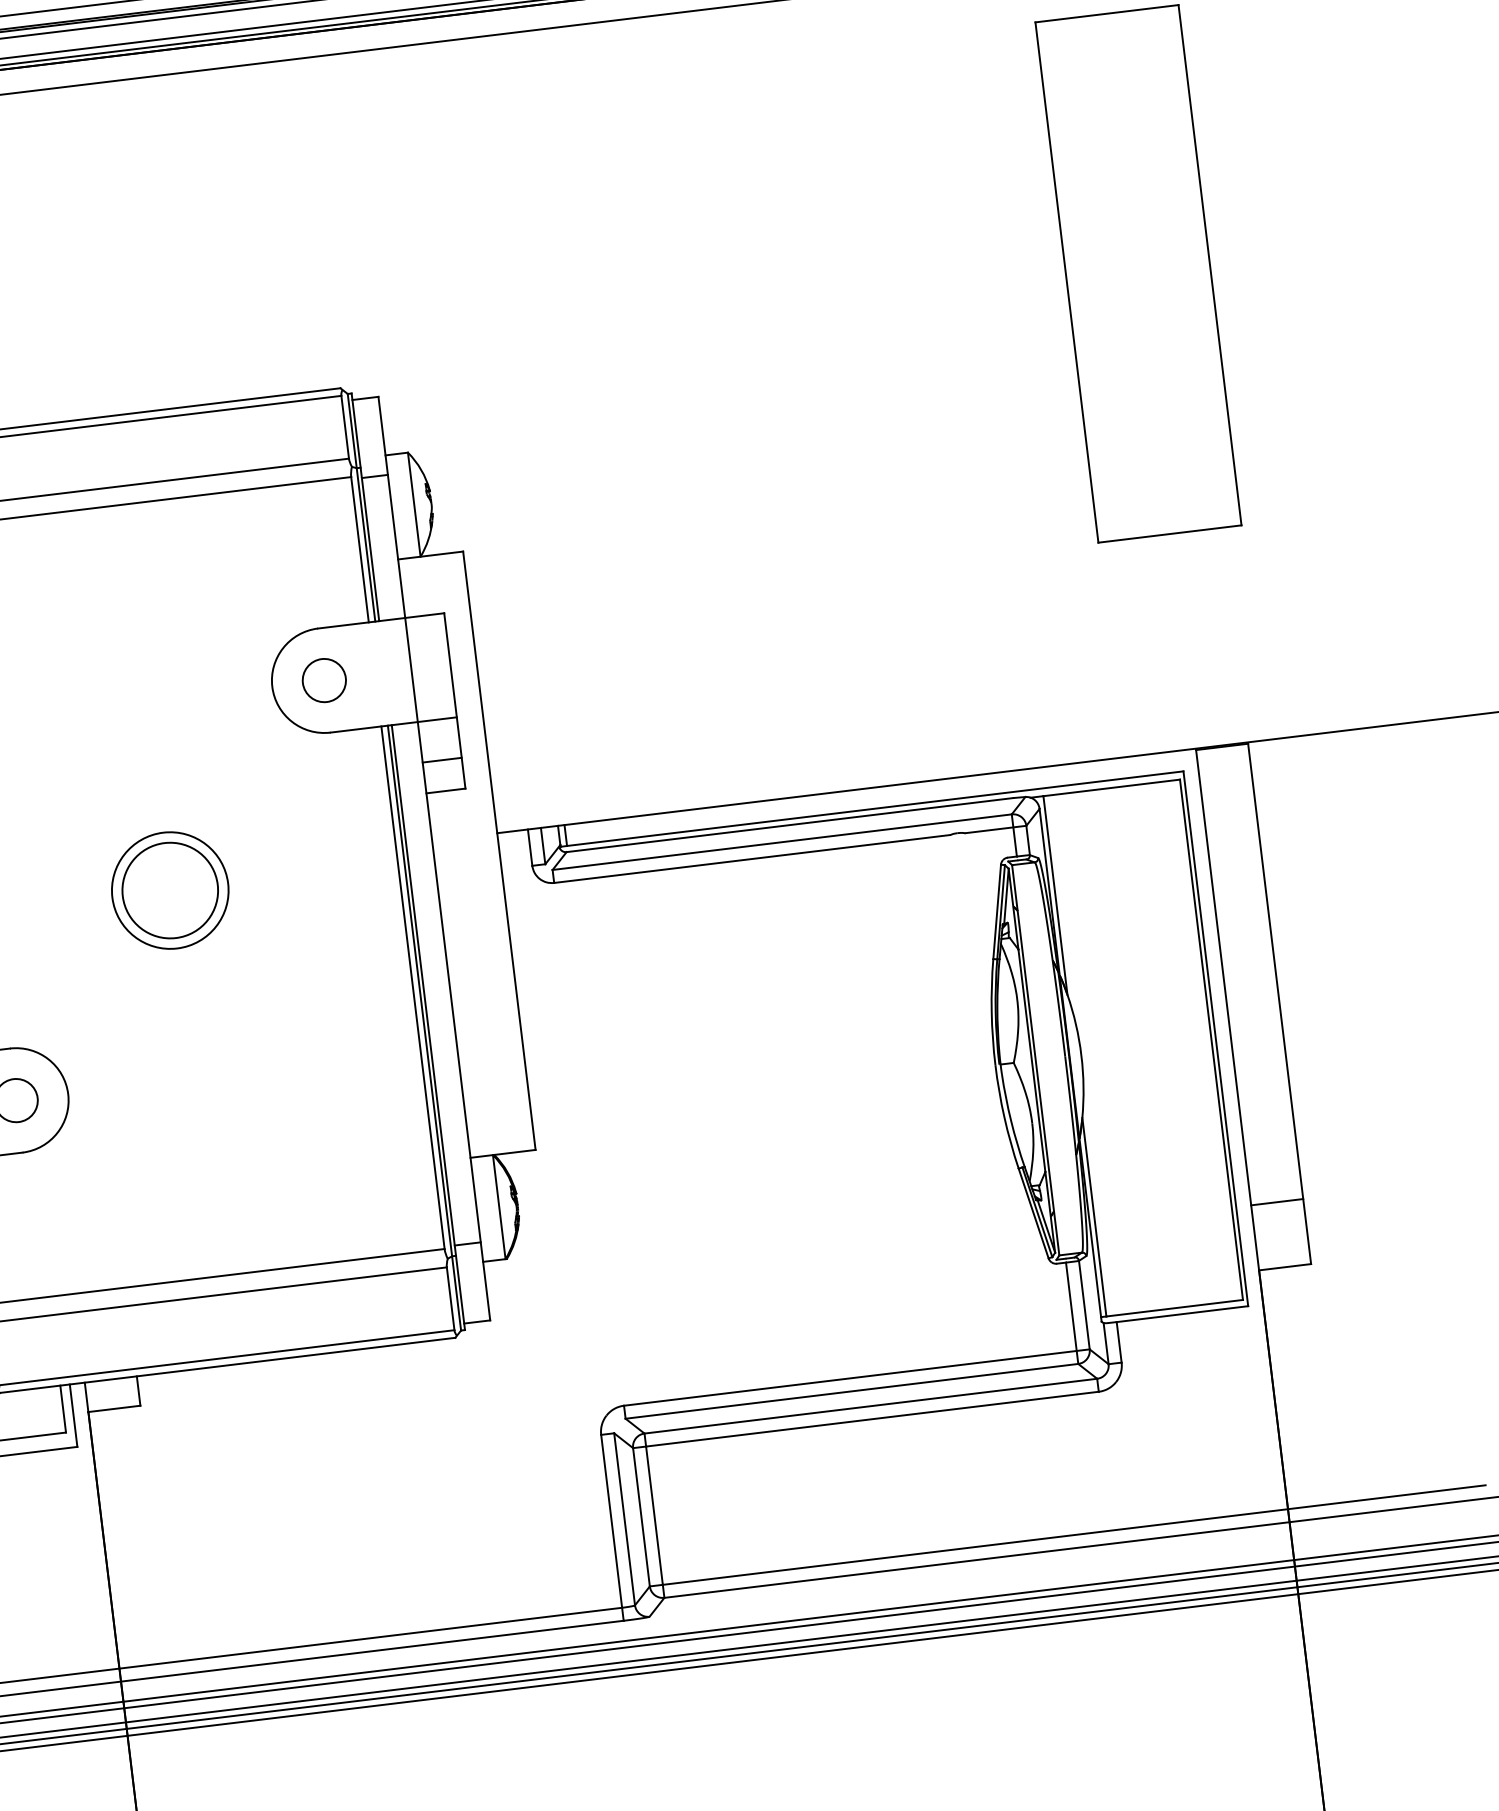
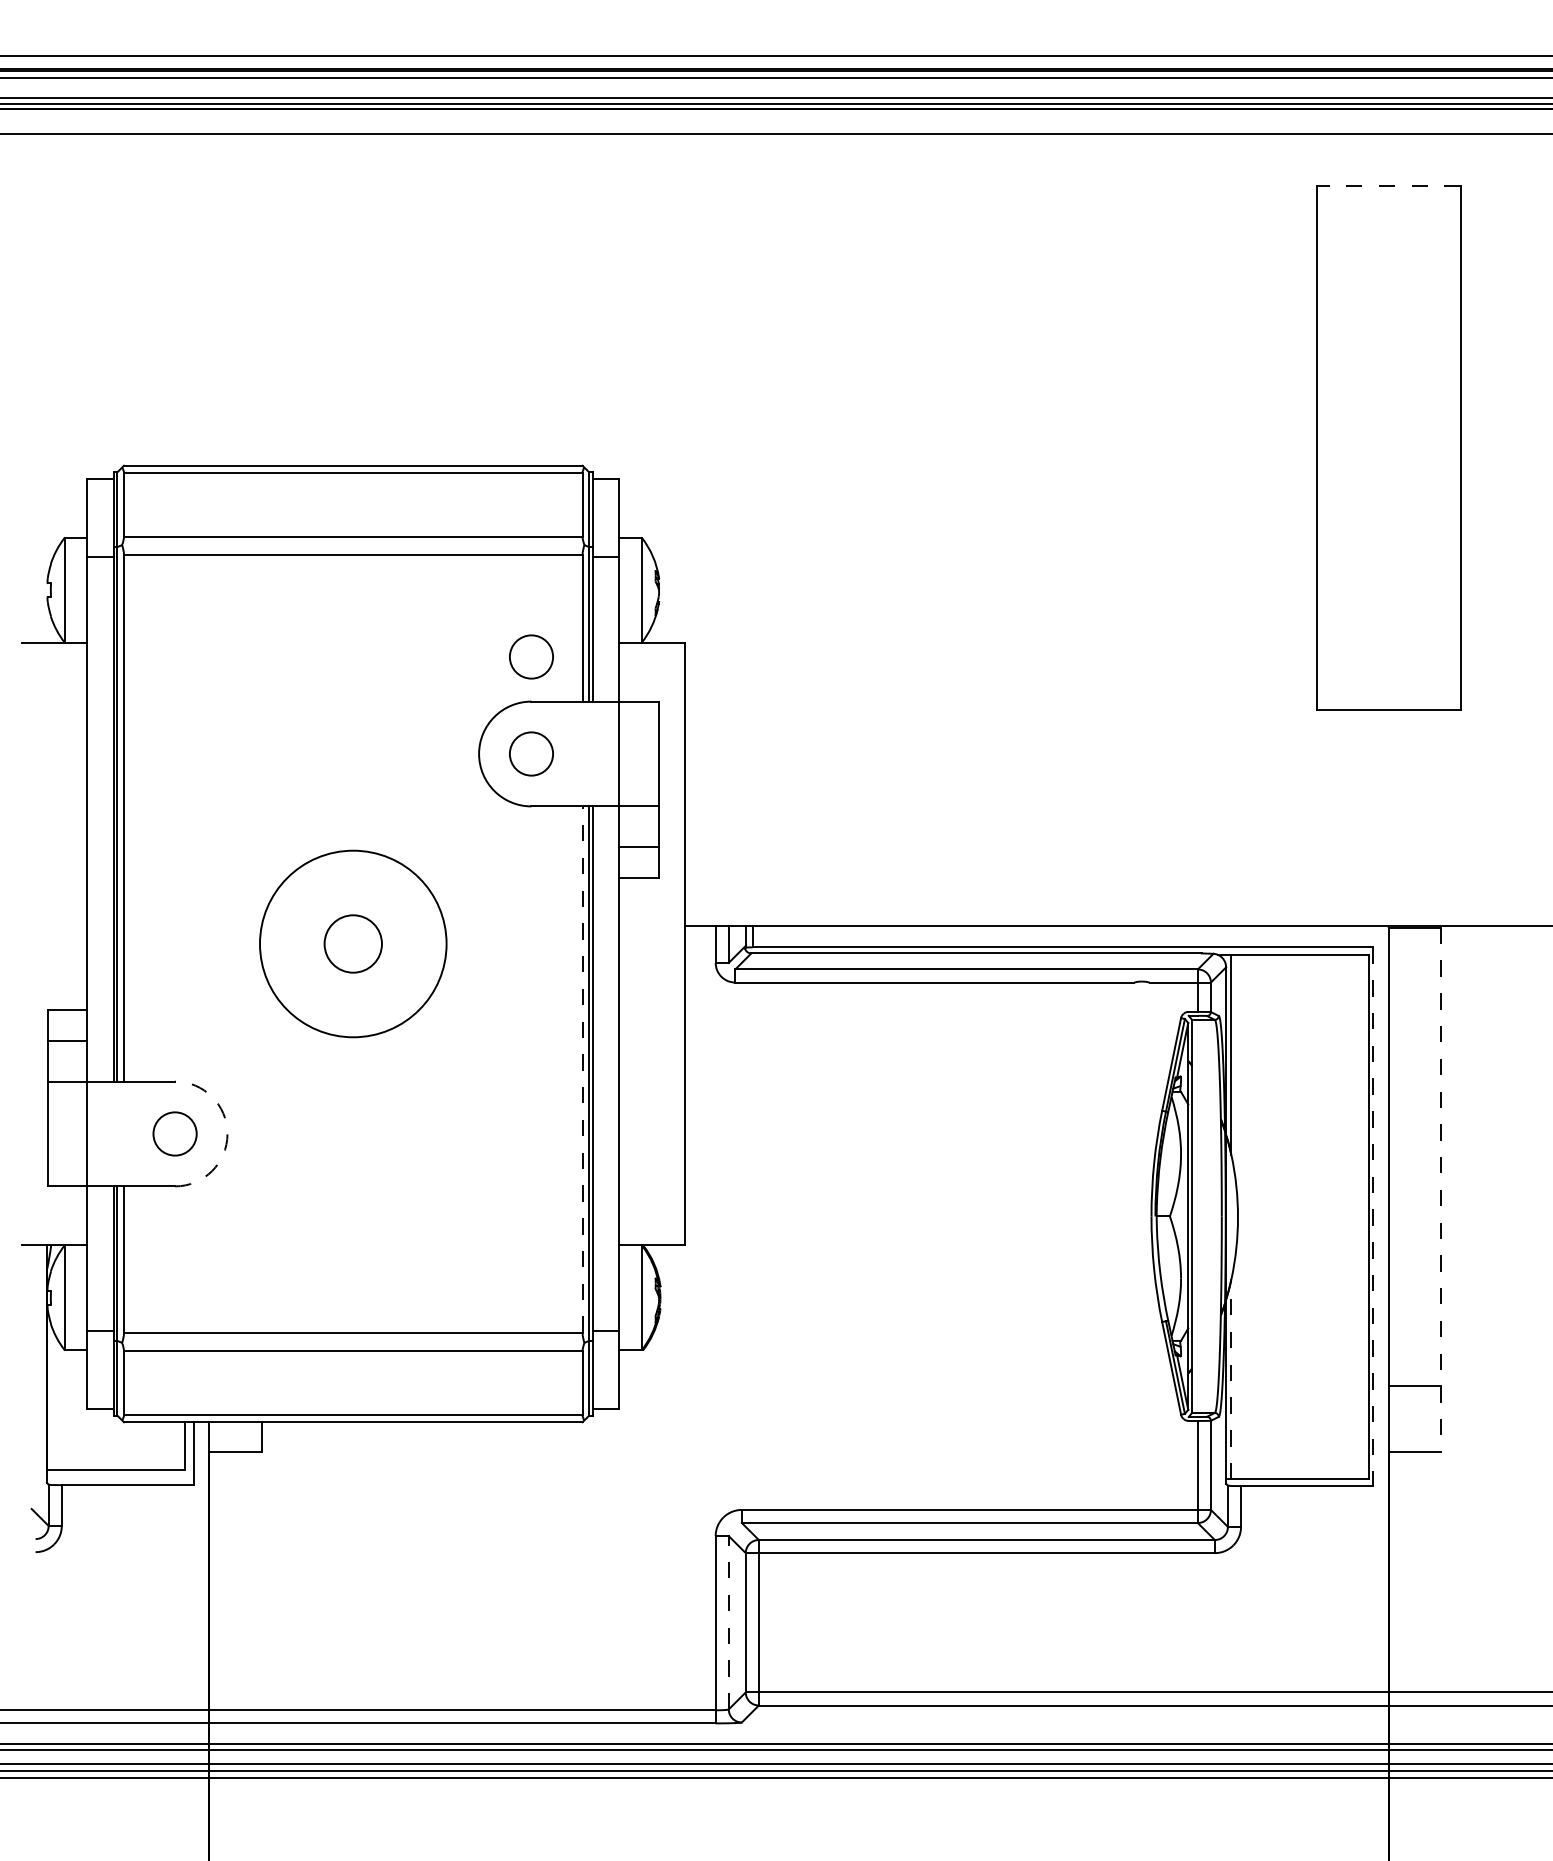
line: (1106, 14) -> (1388, 186), solid -> dashed
circle: (312, 583) -> (531, 656), added
circle: (169, 890) -> (352, 943), size x1.6
circle: (170, 890) -> (353, 943), size x0.6
line: (412, 987) -> (582, 1069), solid -> dashed
line: (1279, 1004) -> (1440, 1190), solid -> dashed
line: (1215, 1039) -> (1373, 1217), solid -> dashed
arc: (68, 1093) -> (227, 1133), solid -> dashed
line: (1094, 1216) -> (1231, 1378), solid -> dashed
line: (624, 1519) -> (728, 1622), solid -> dashed

